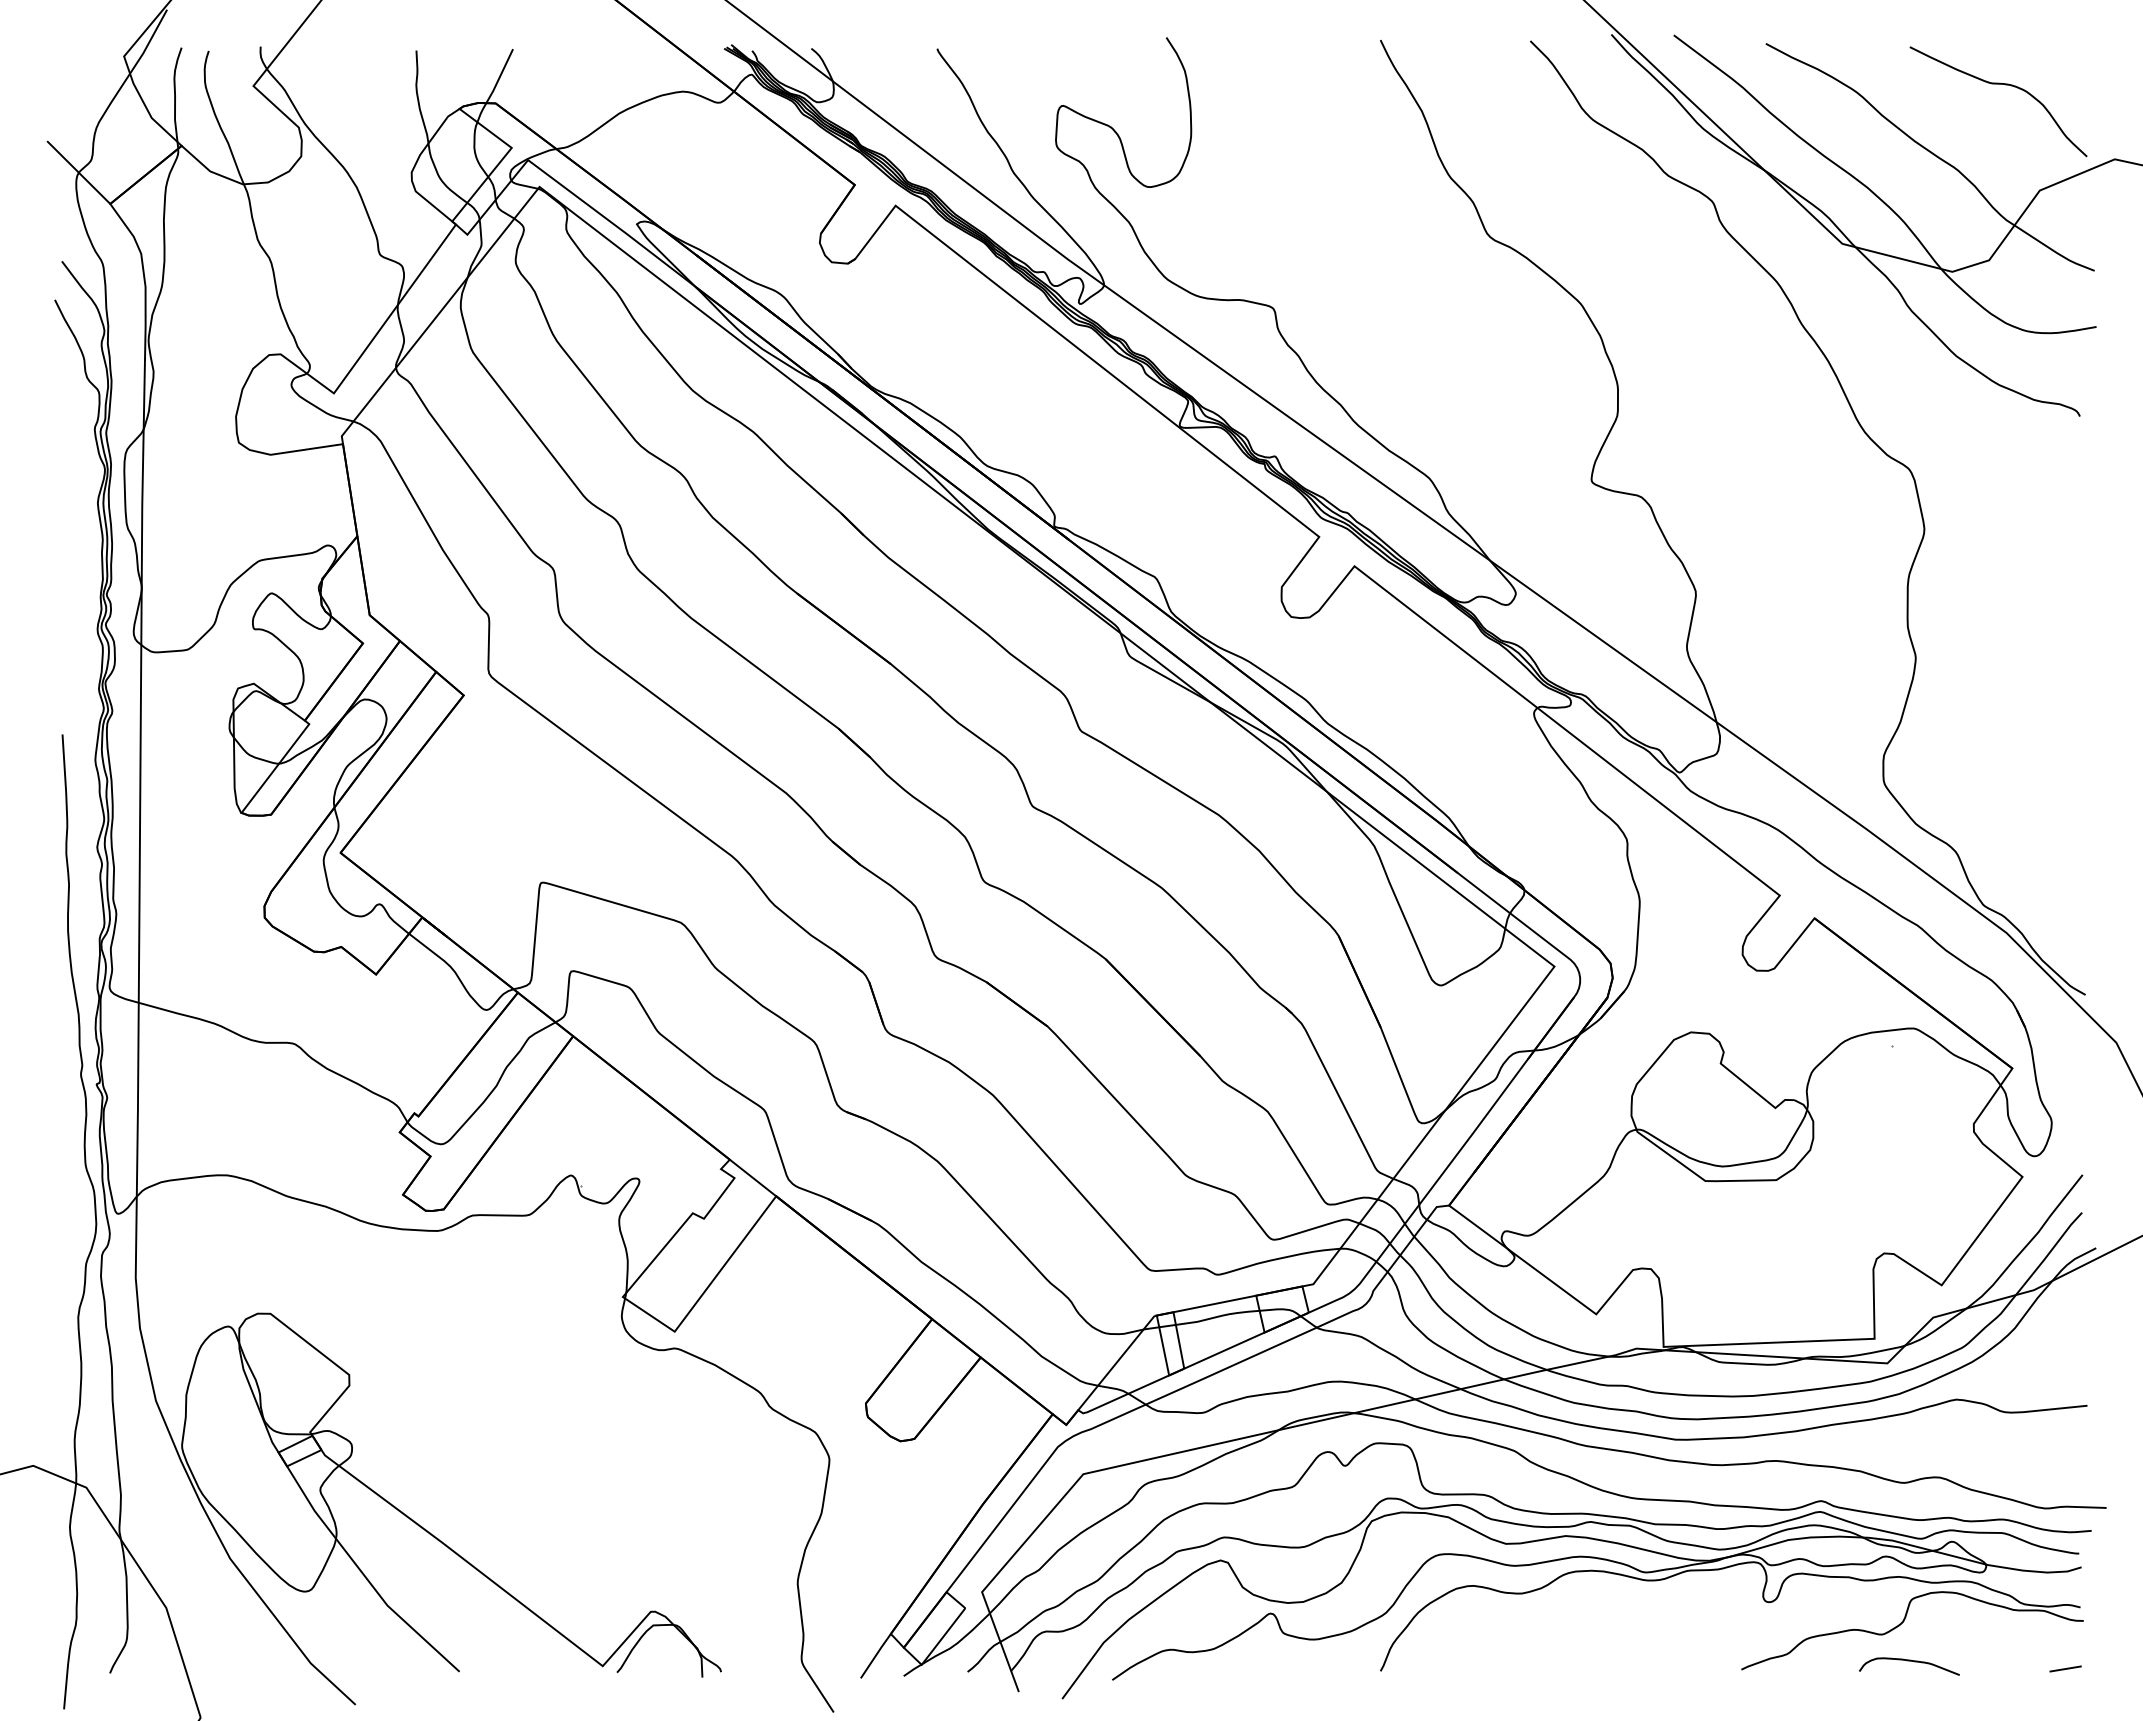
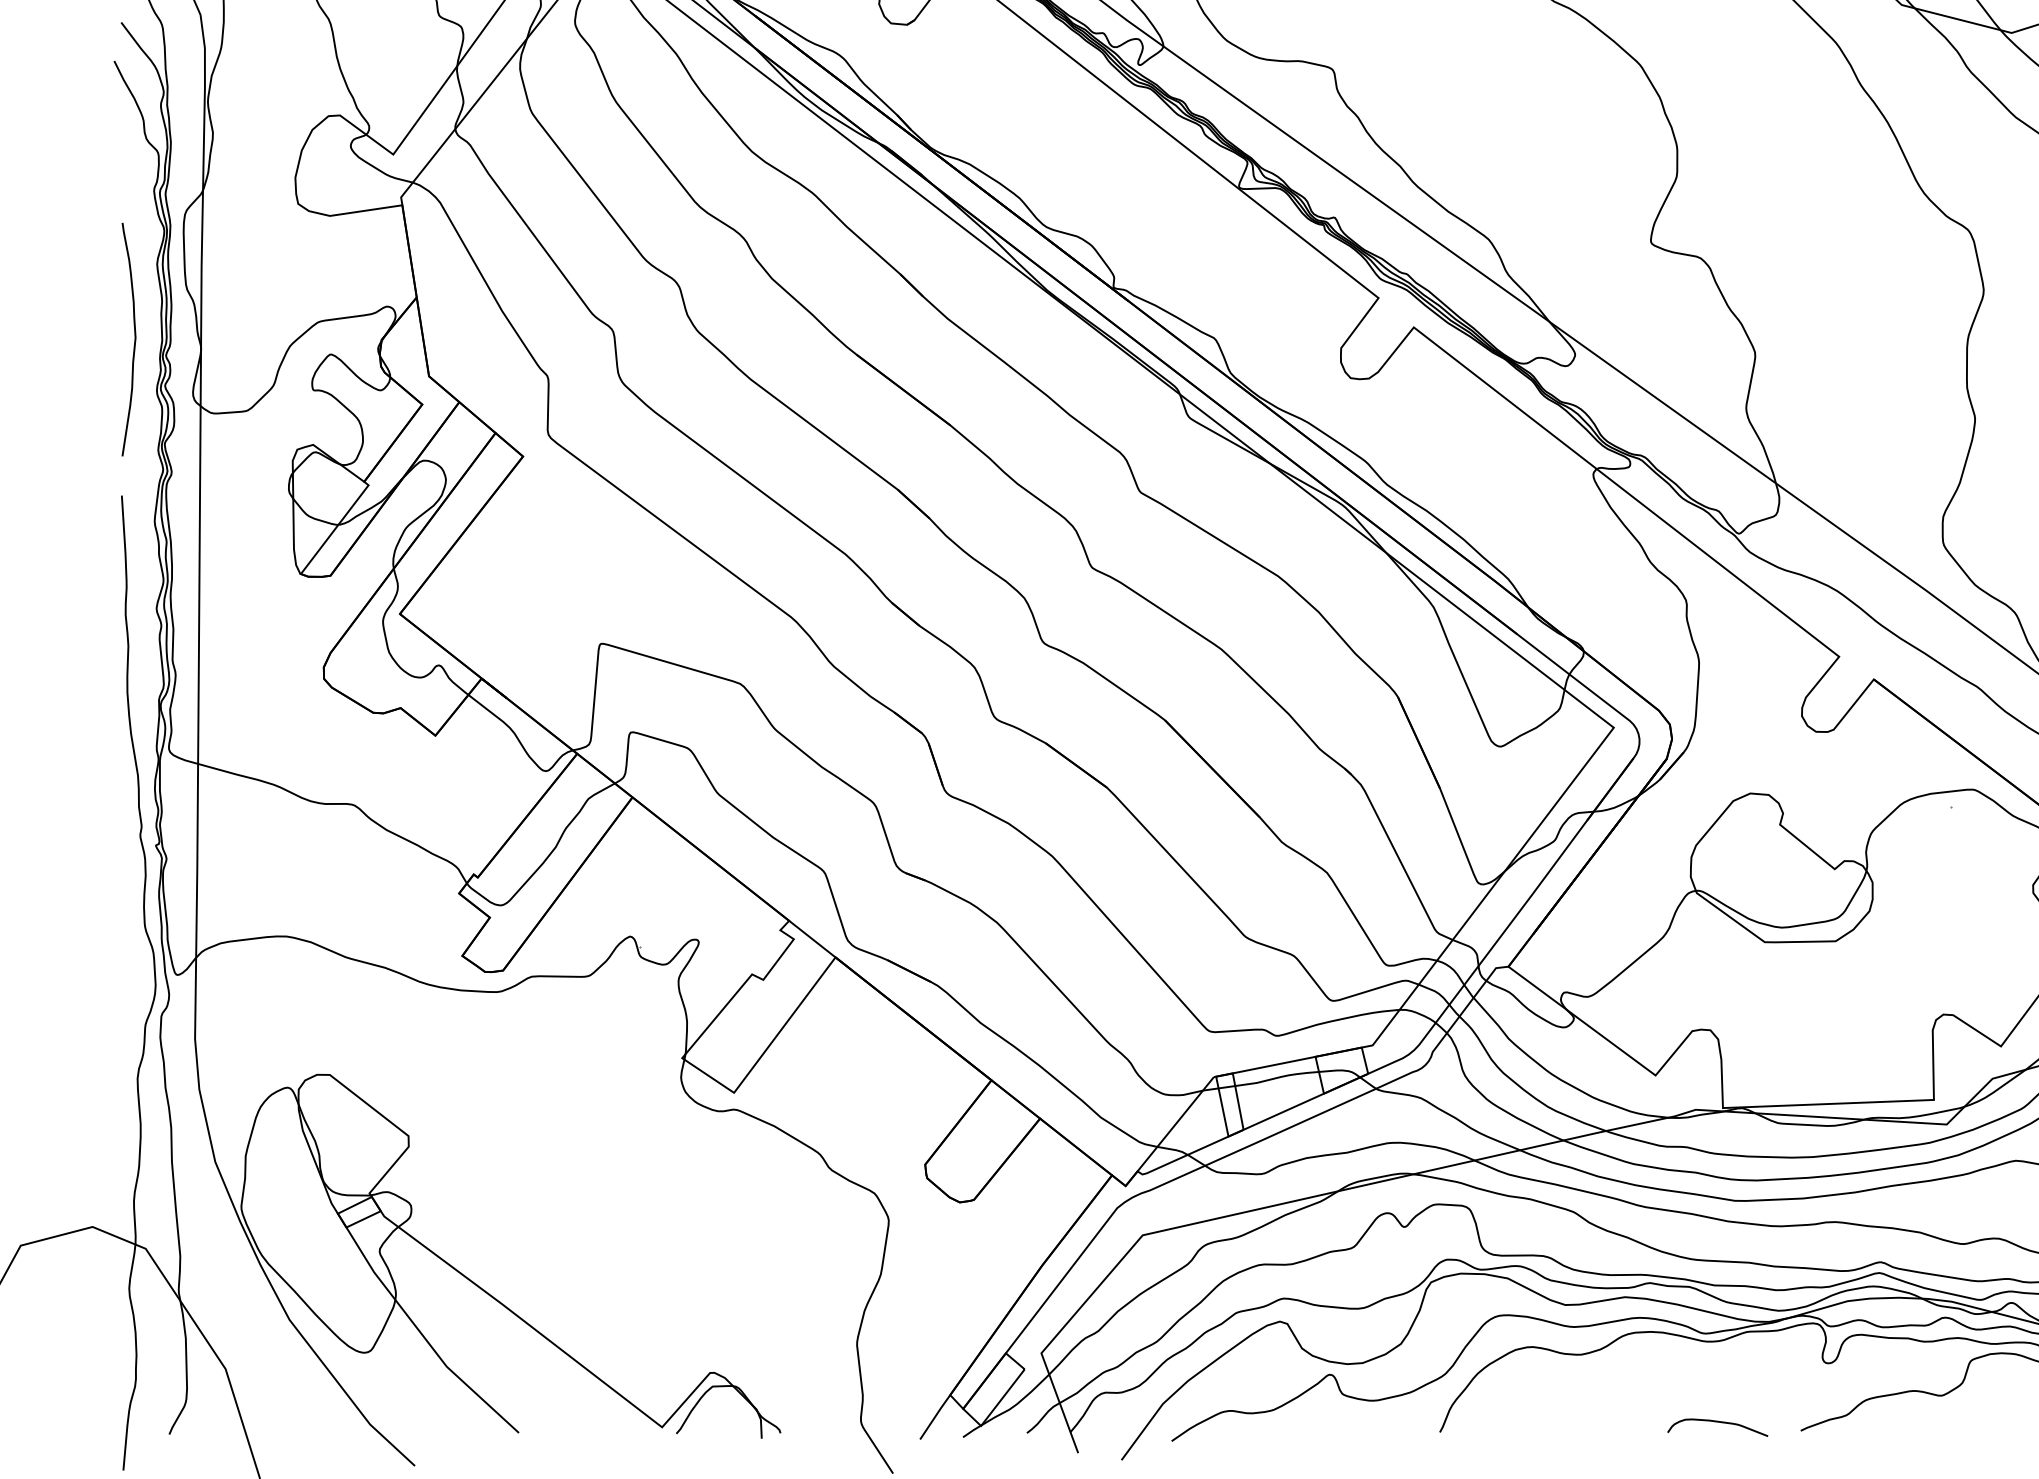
curve: (74, 581) -> (133, 342), added
curve: (1909, 1661) -> (1717, 1422), moved

